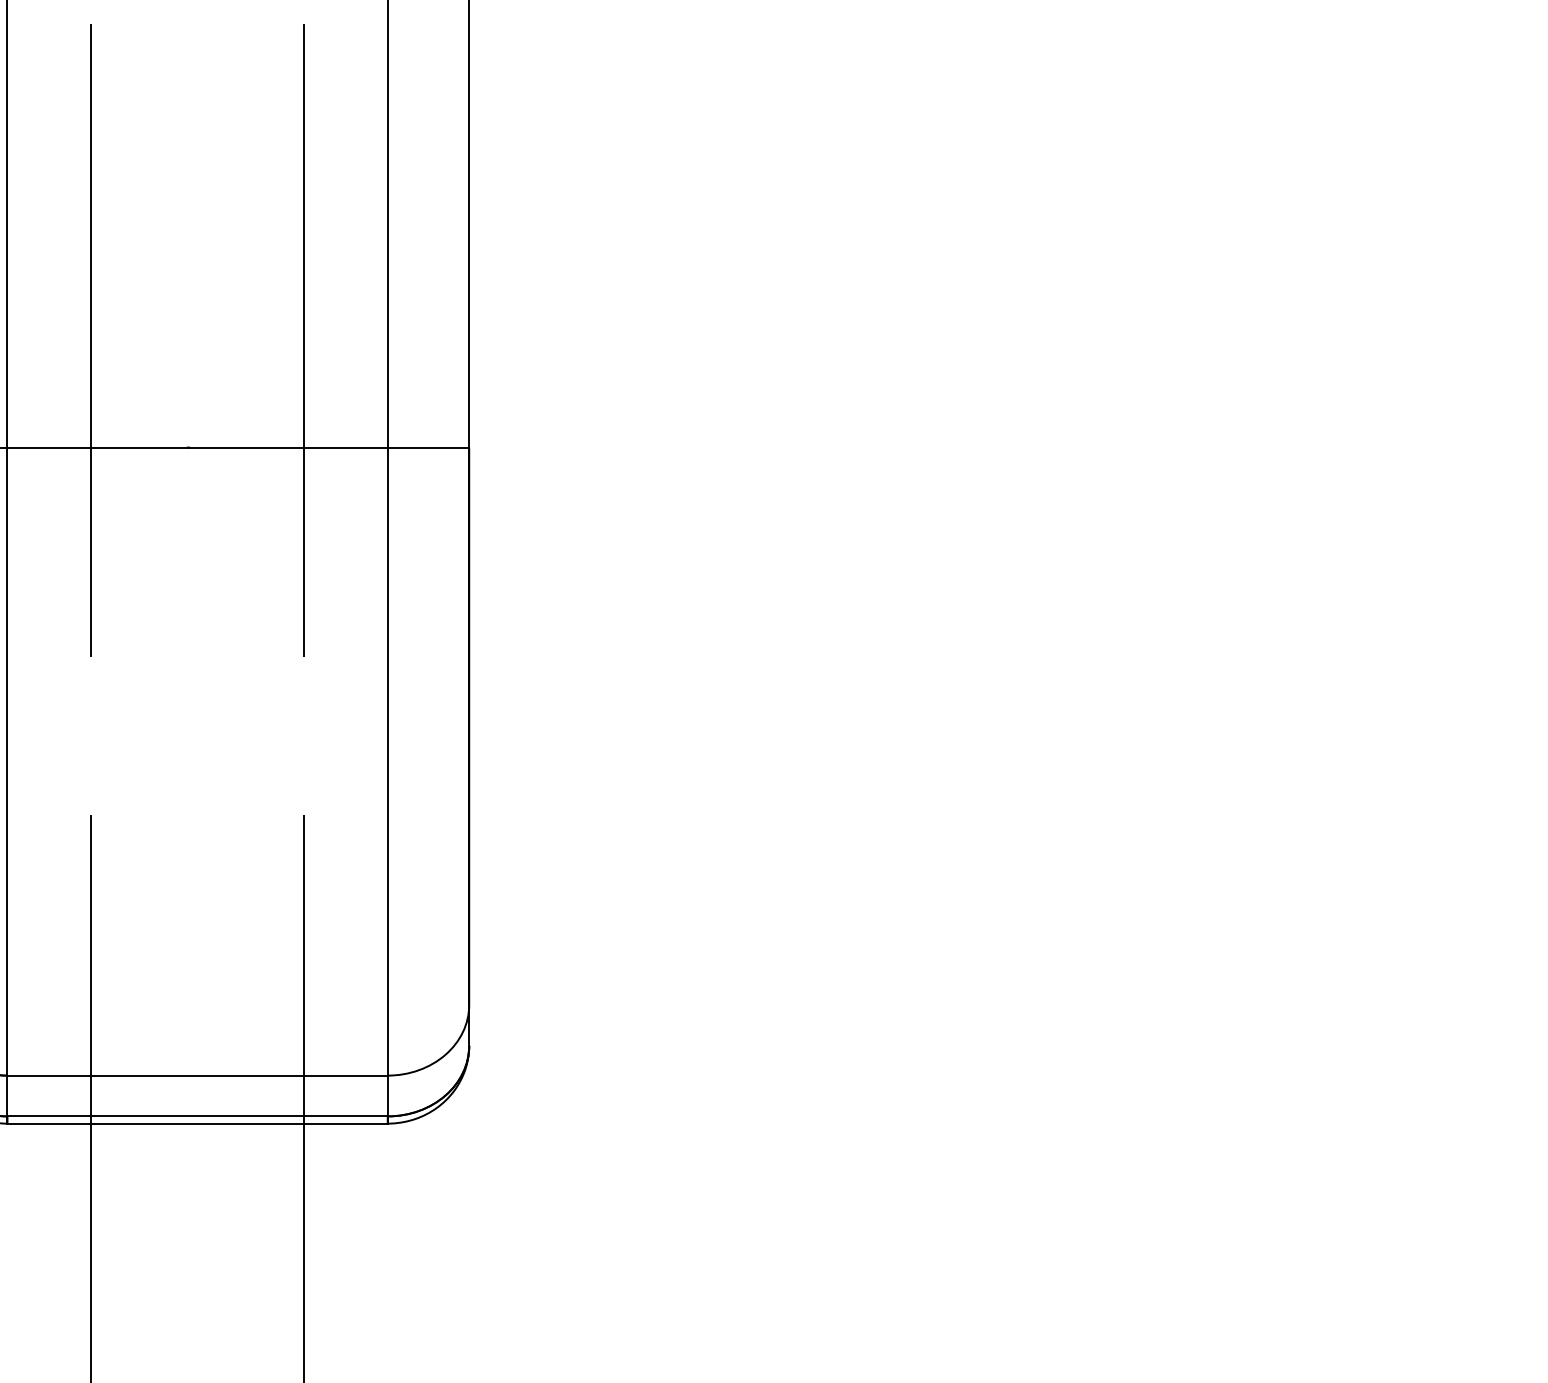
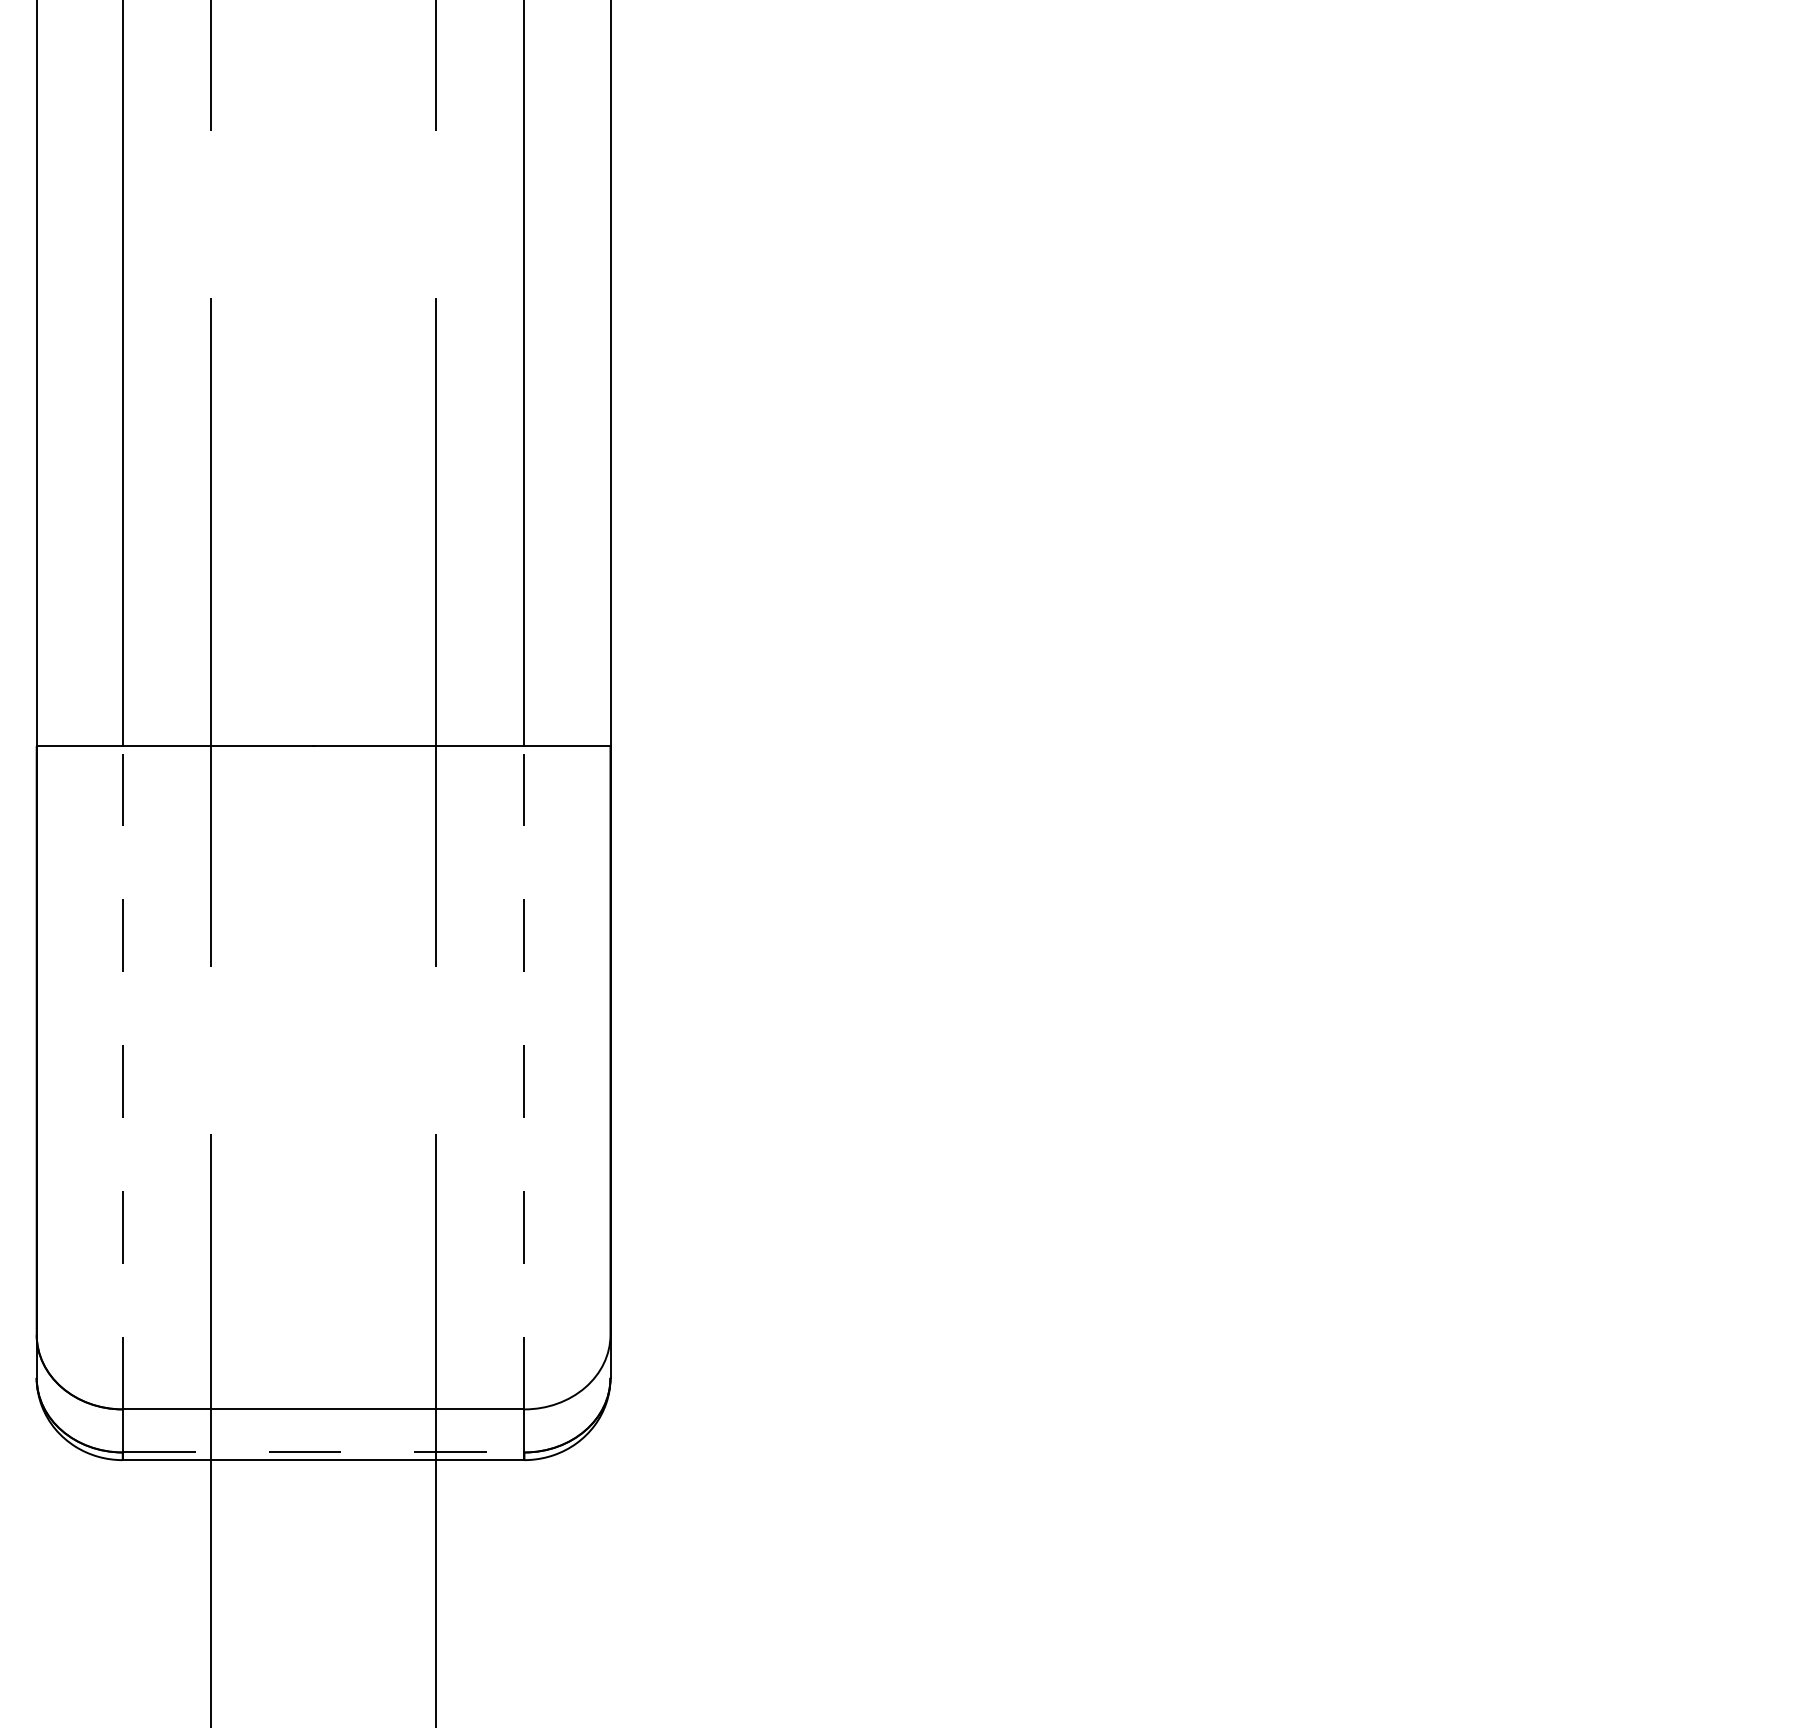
line: (7, 761) -> (122, 1077), solid -> dashed
line: (387, 761) -> (524, 1077), solid -> dashed
line: (197, 1116) -> (323, 1452), solid -> dashed

